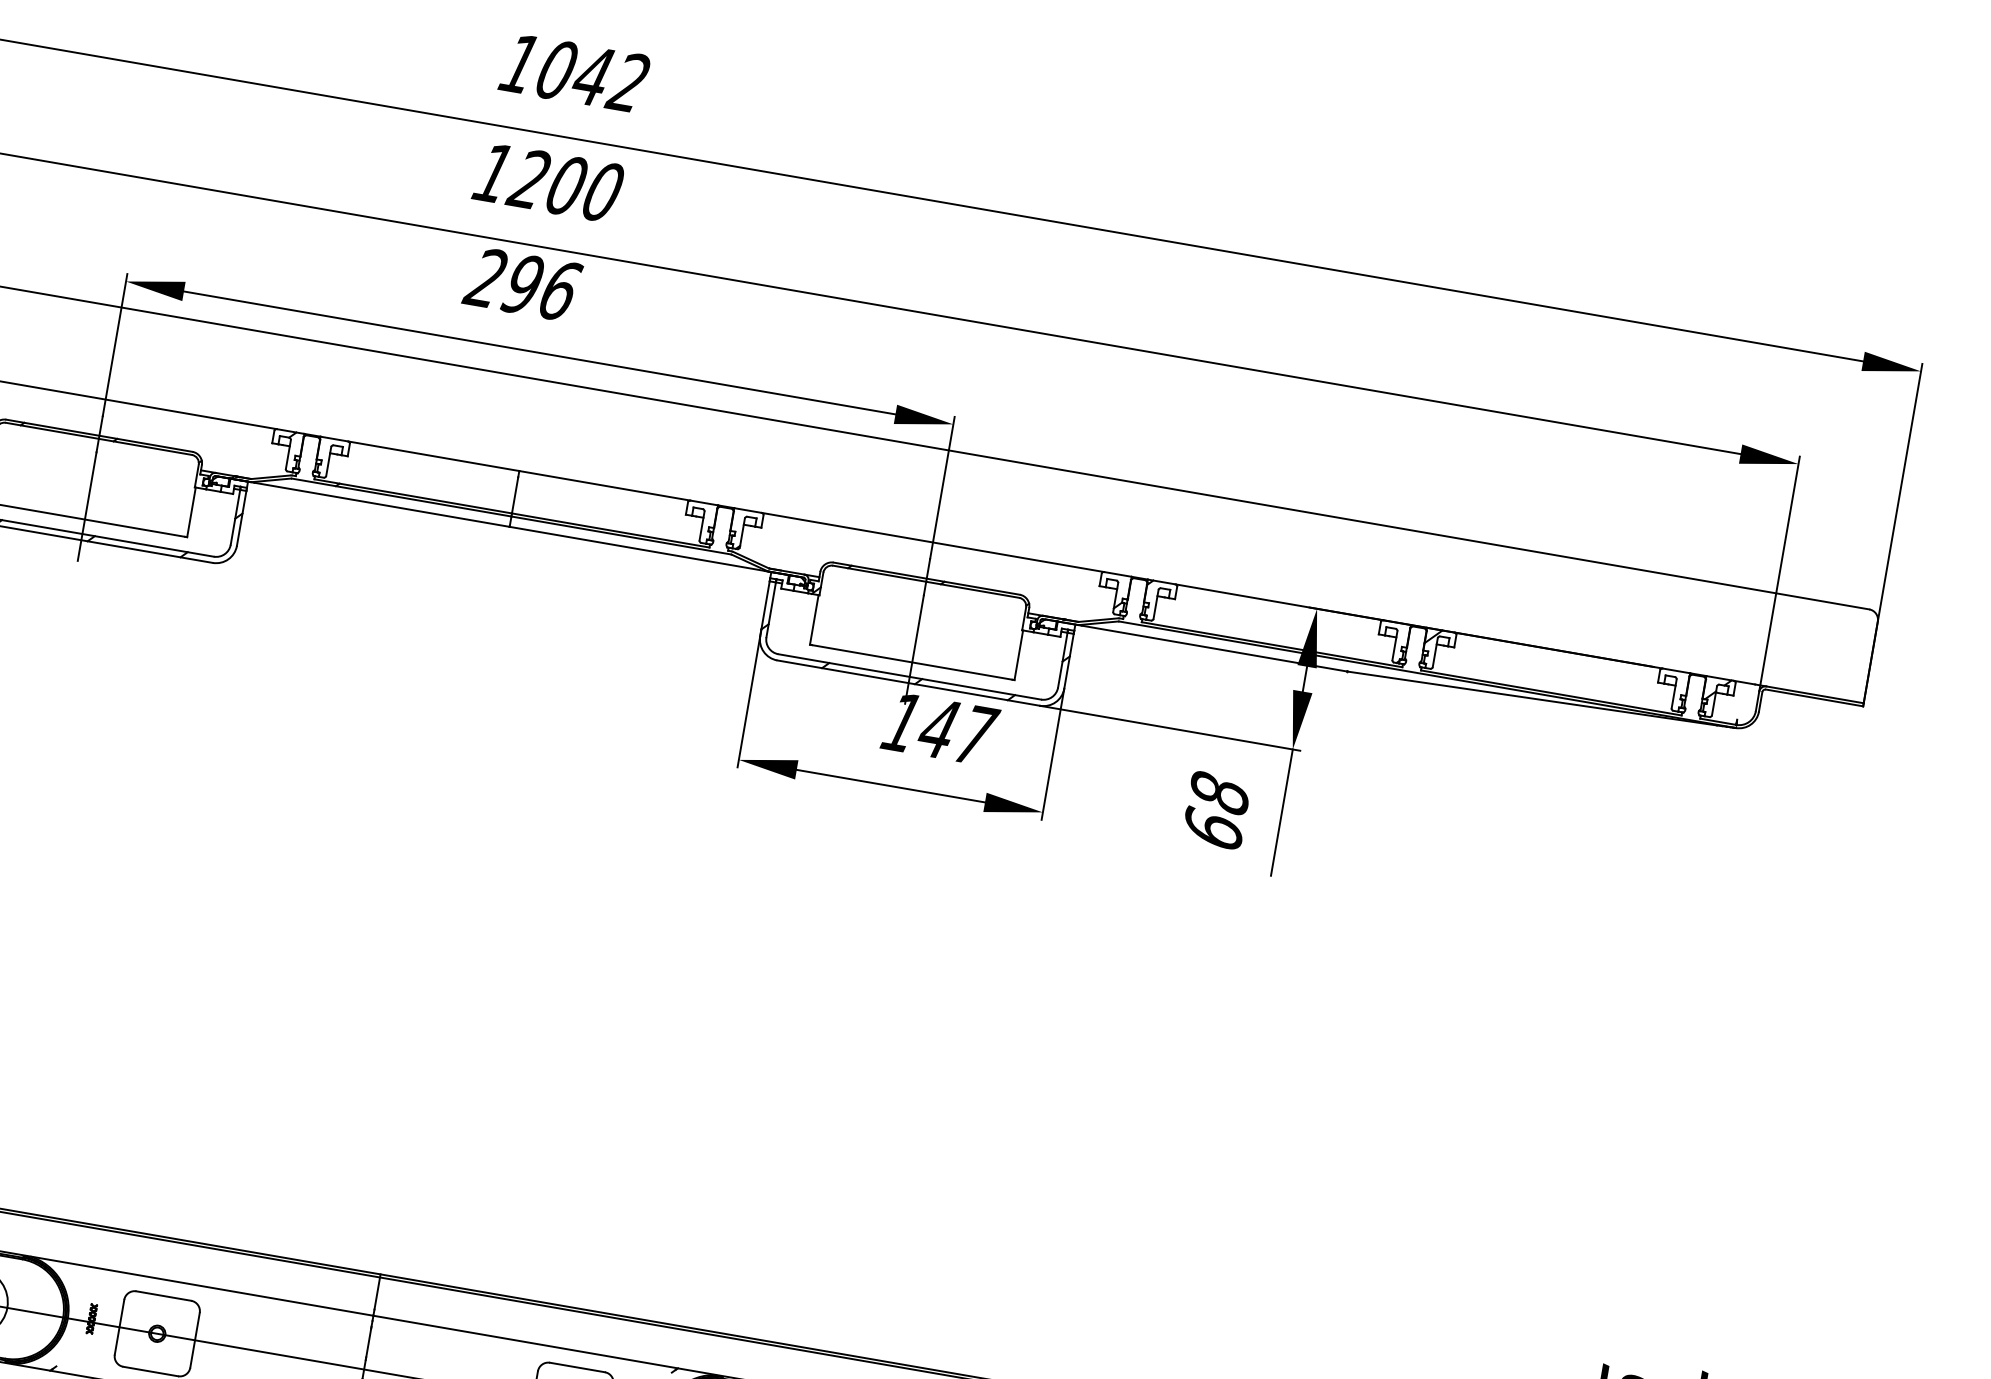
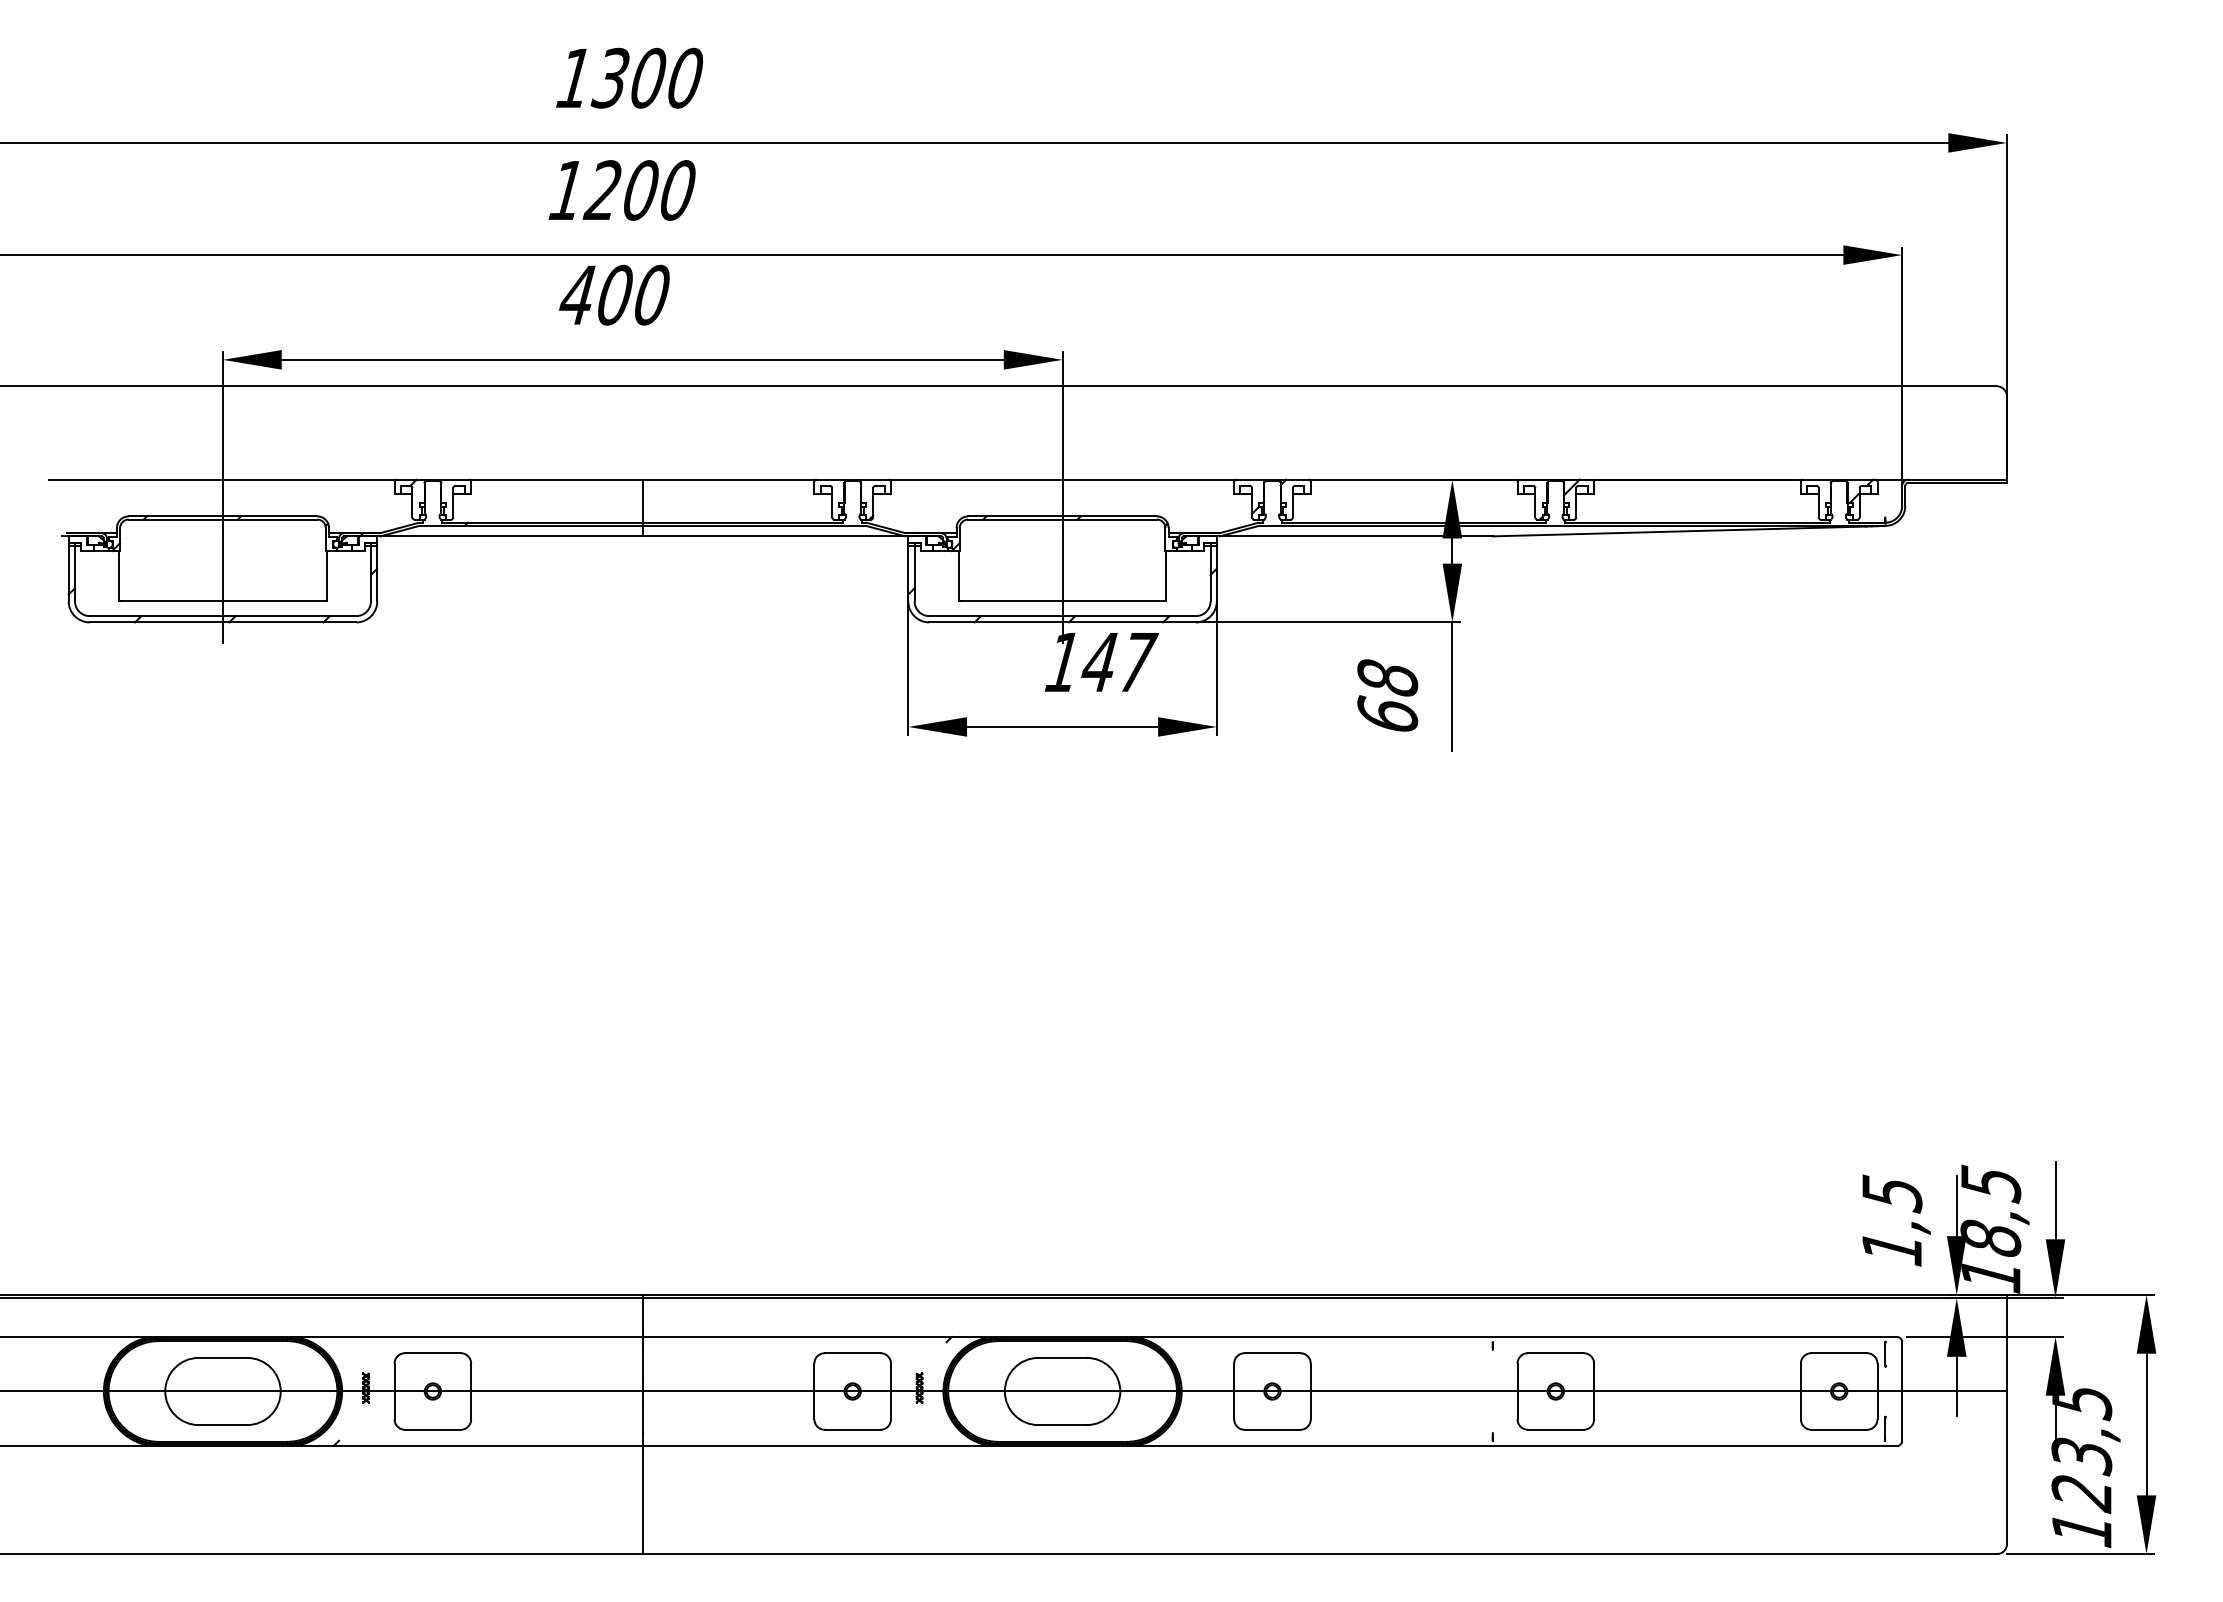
text: (591, 75) -> (646, 77), 1042 -> 1300
text: (521, 283) -> (613, 294), 296 -> 400

